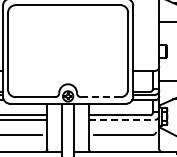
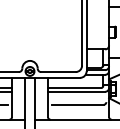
line: (100, 97) -> (58, 72), dashed -> solid
line: (121, 119) -> (76, 91), dashed -> solid

